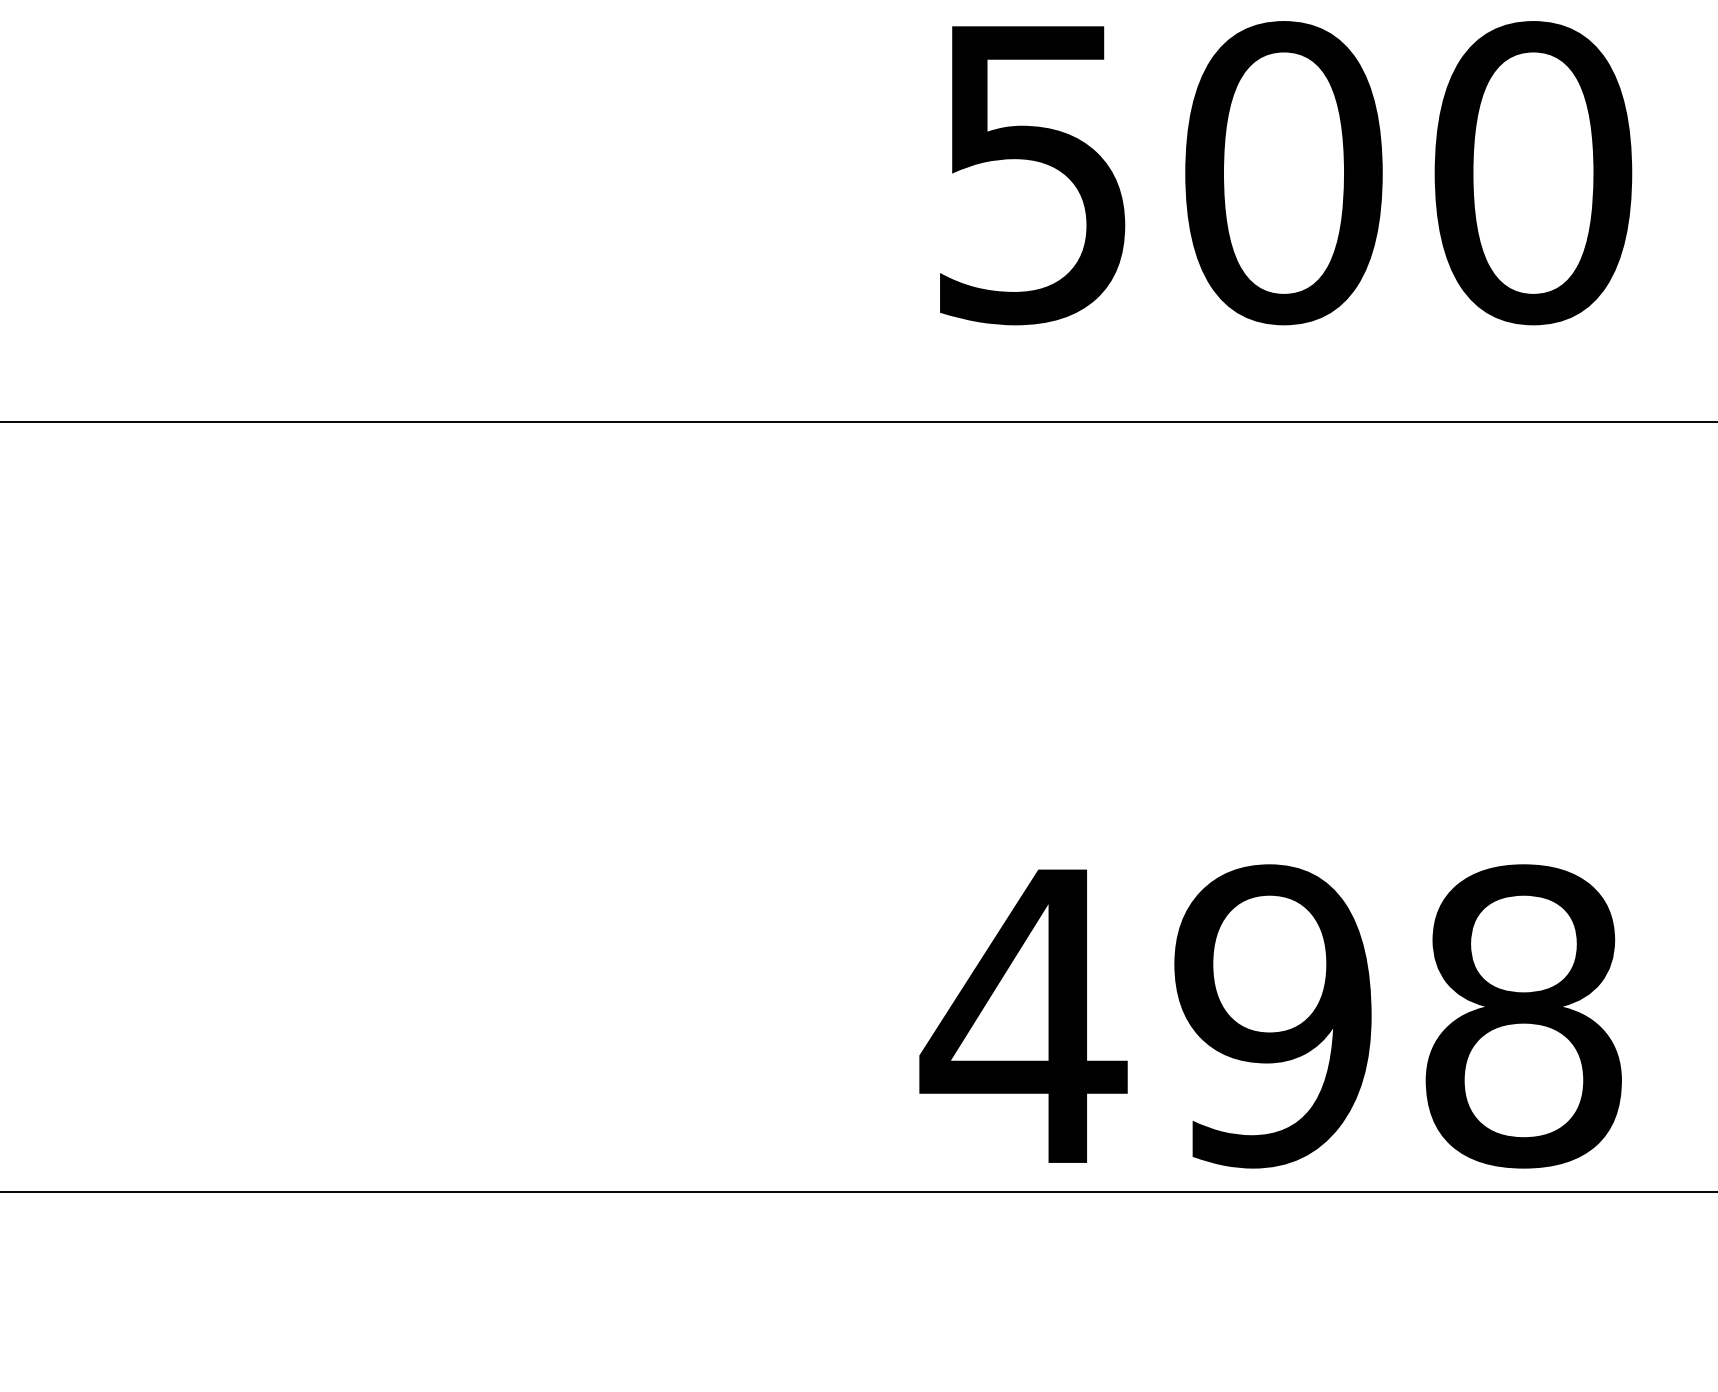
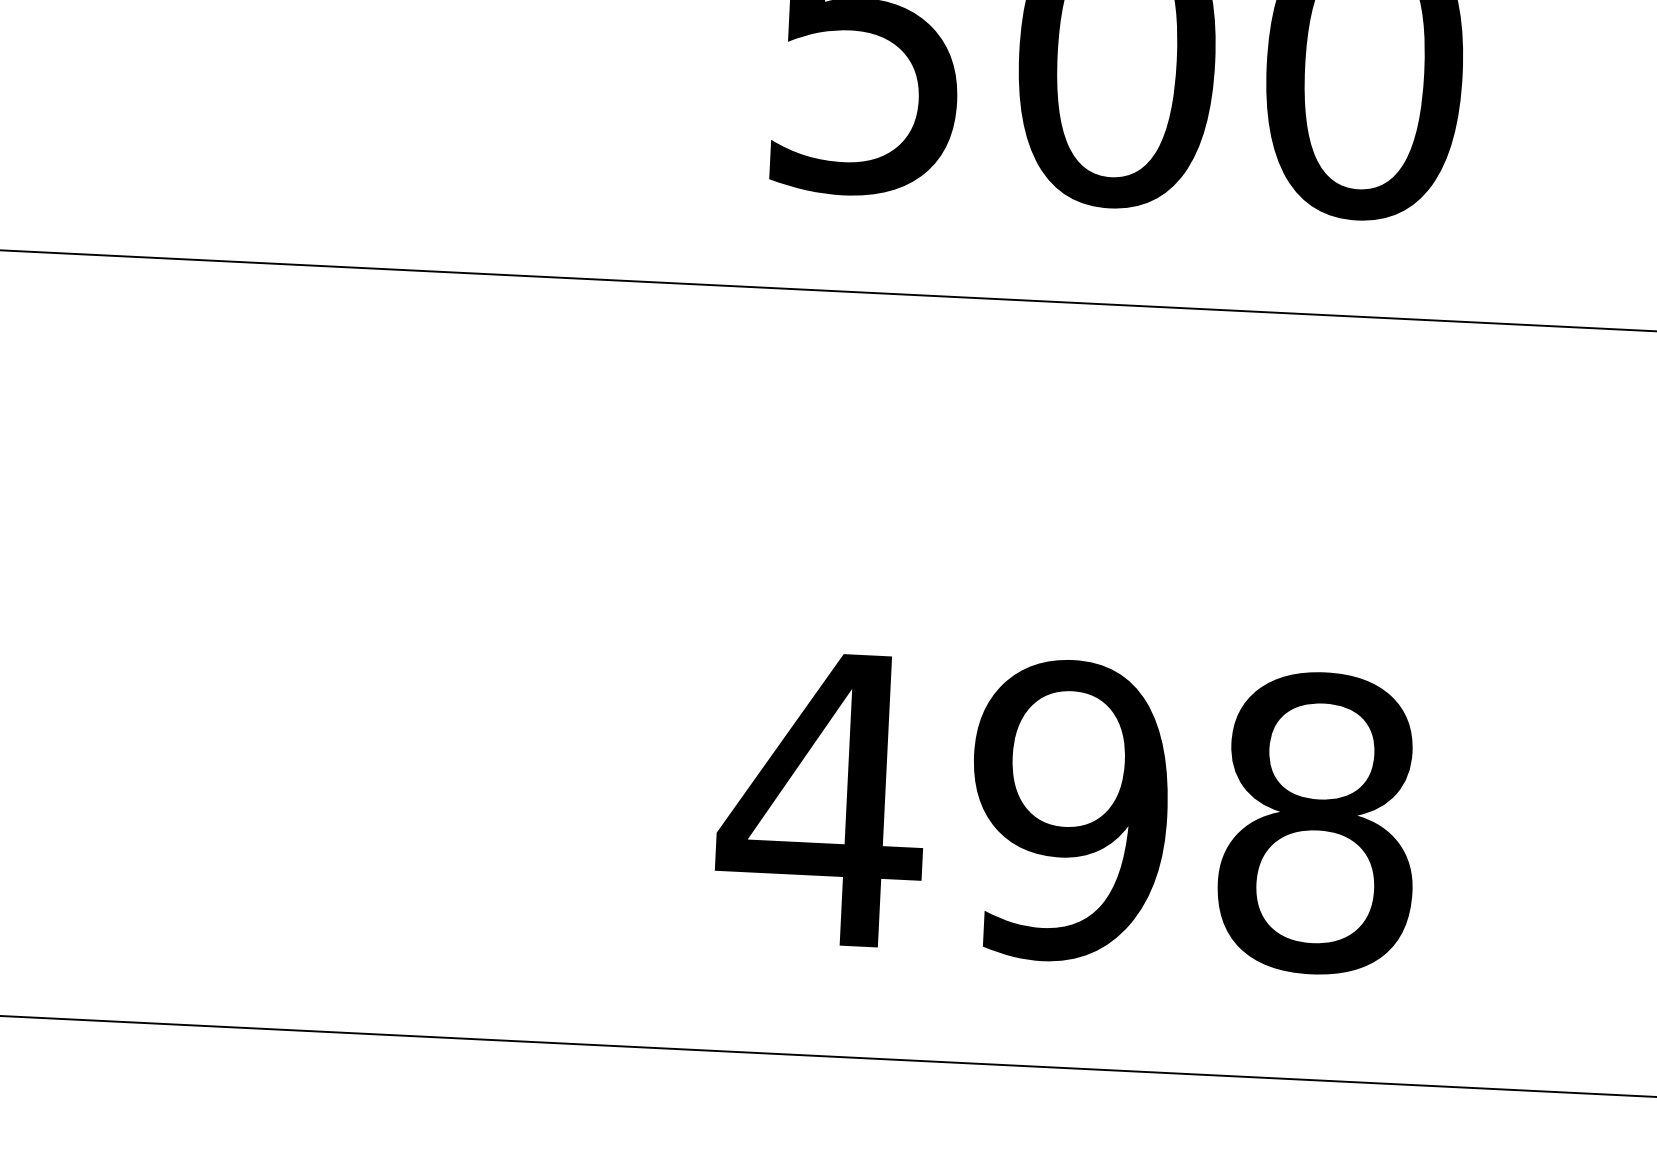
text: (1270, 1016) -> (1066, 811), moved

